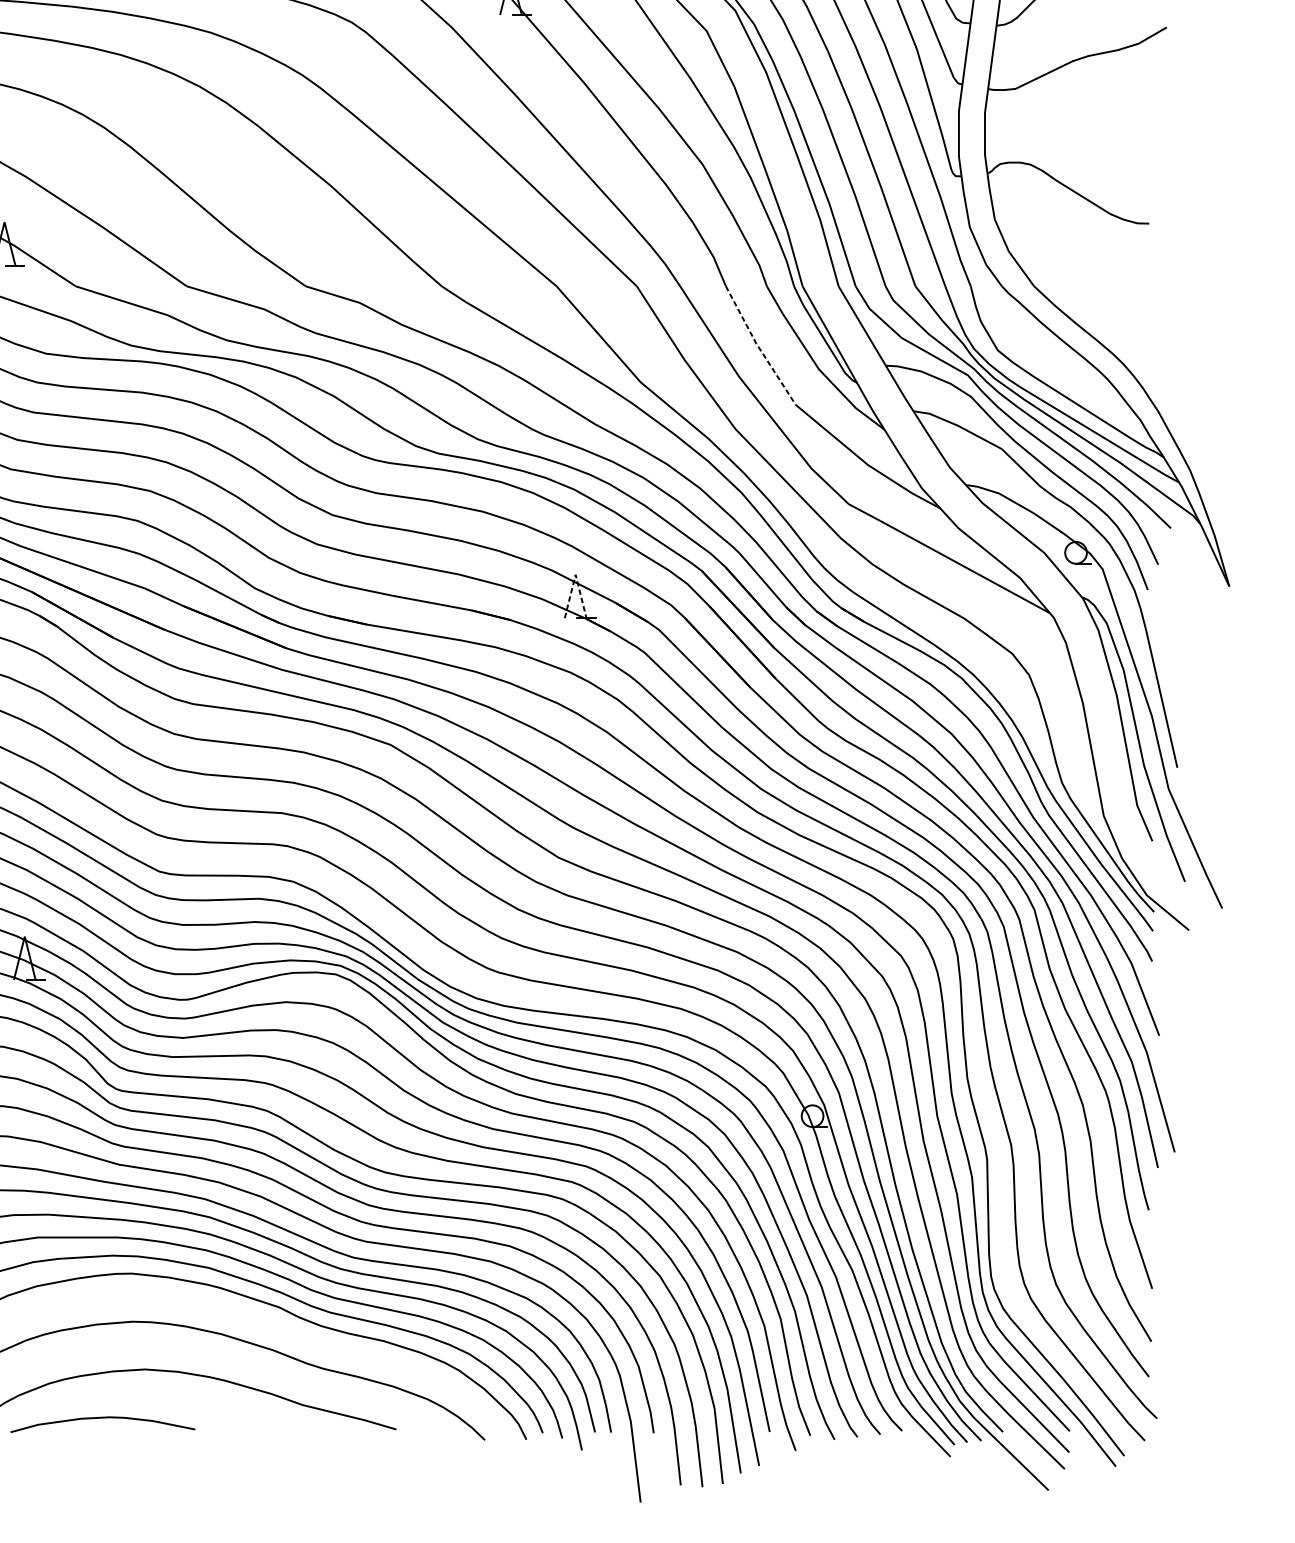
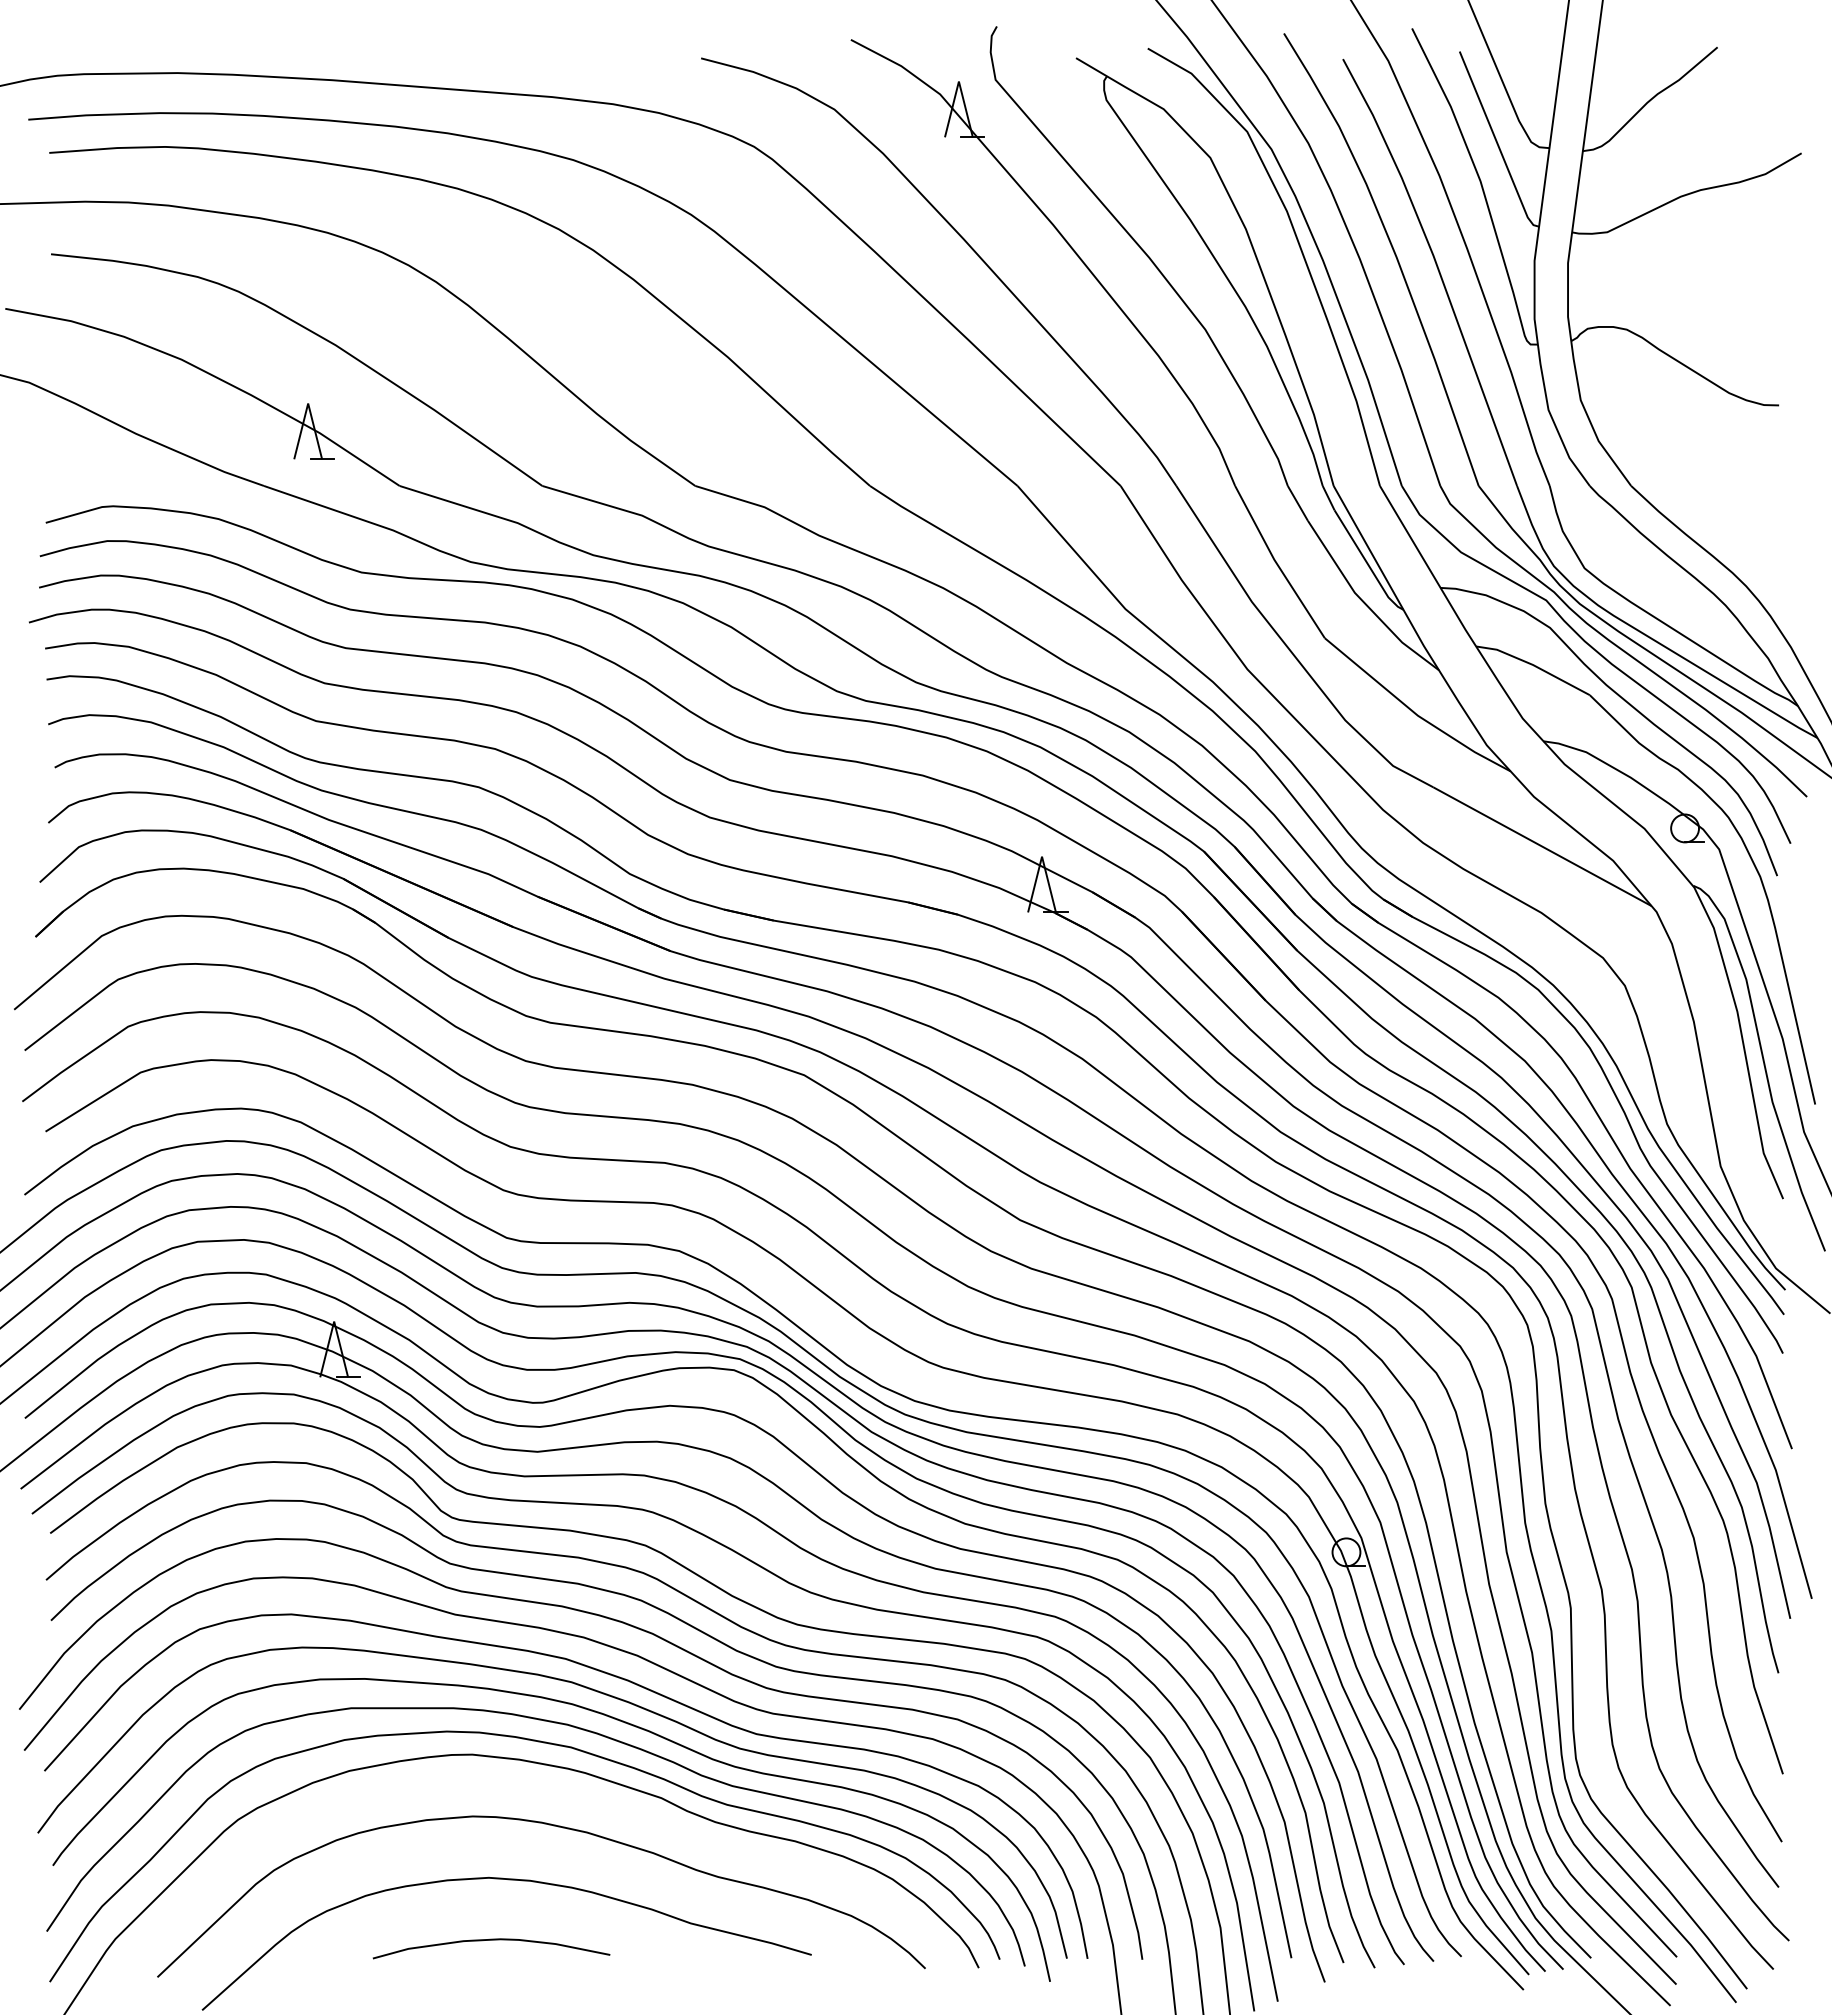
line: (758, 346) -> (1276, 563), dashed -> solid
line: (576, 574) -> (1042, 856), dashed -> solid
curve: (102, 1418) -> (491, 1940), moved

